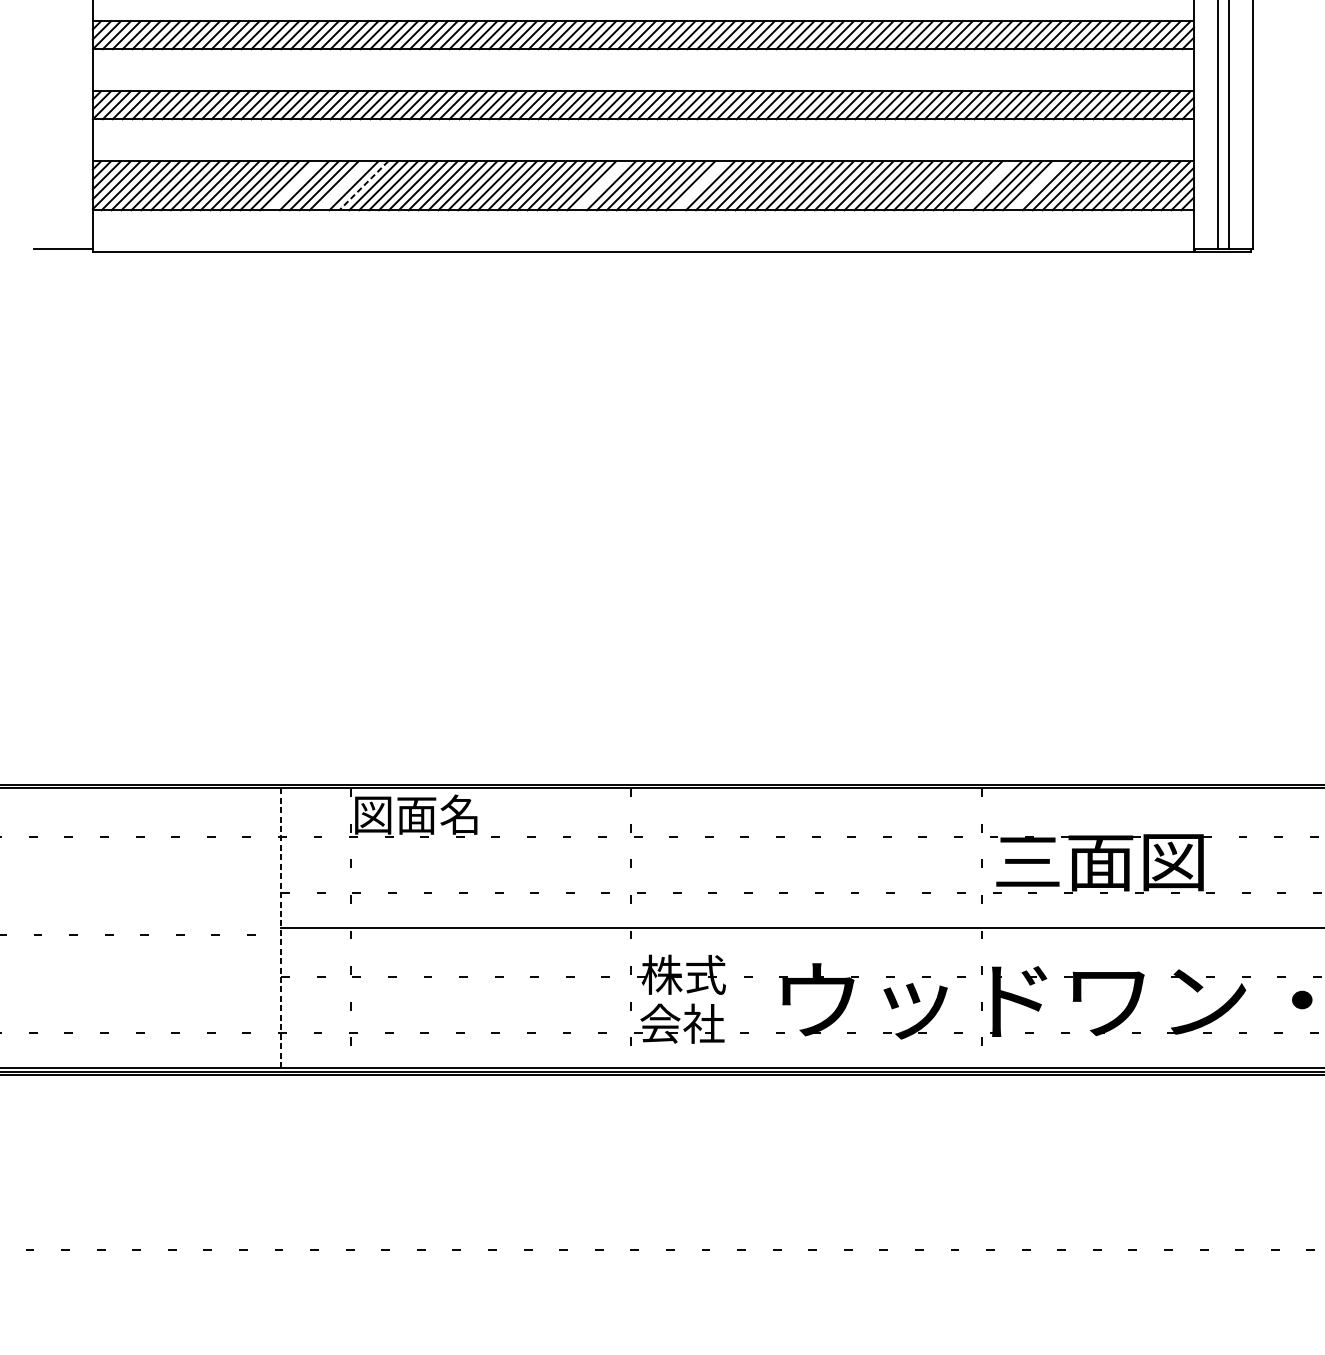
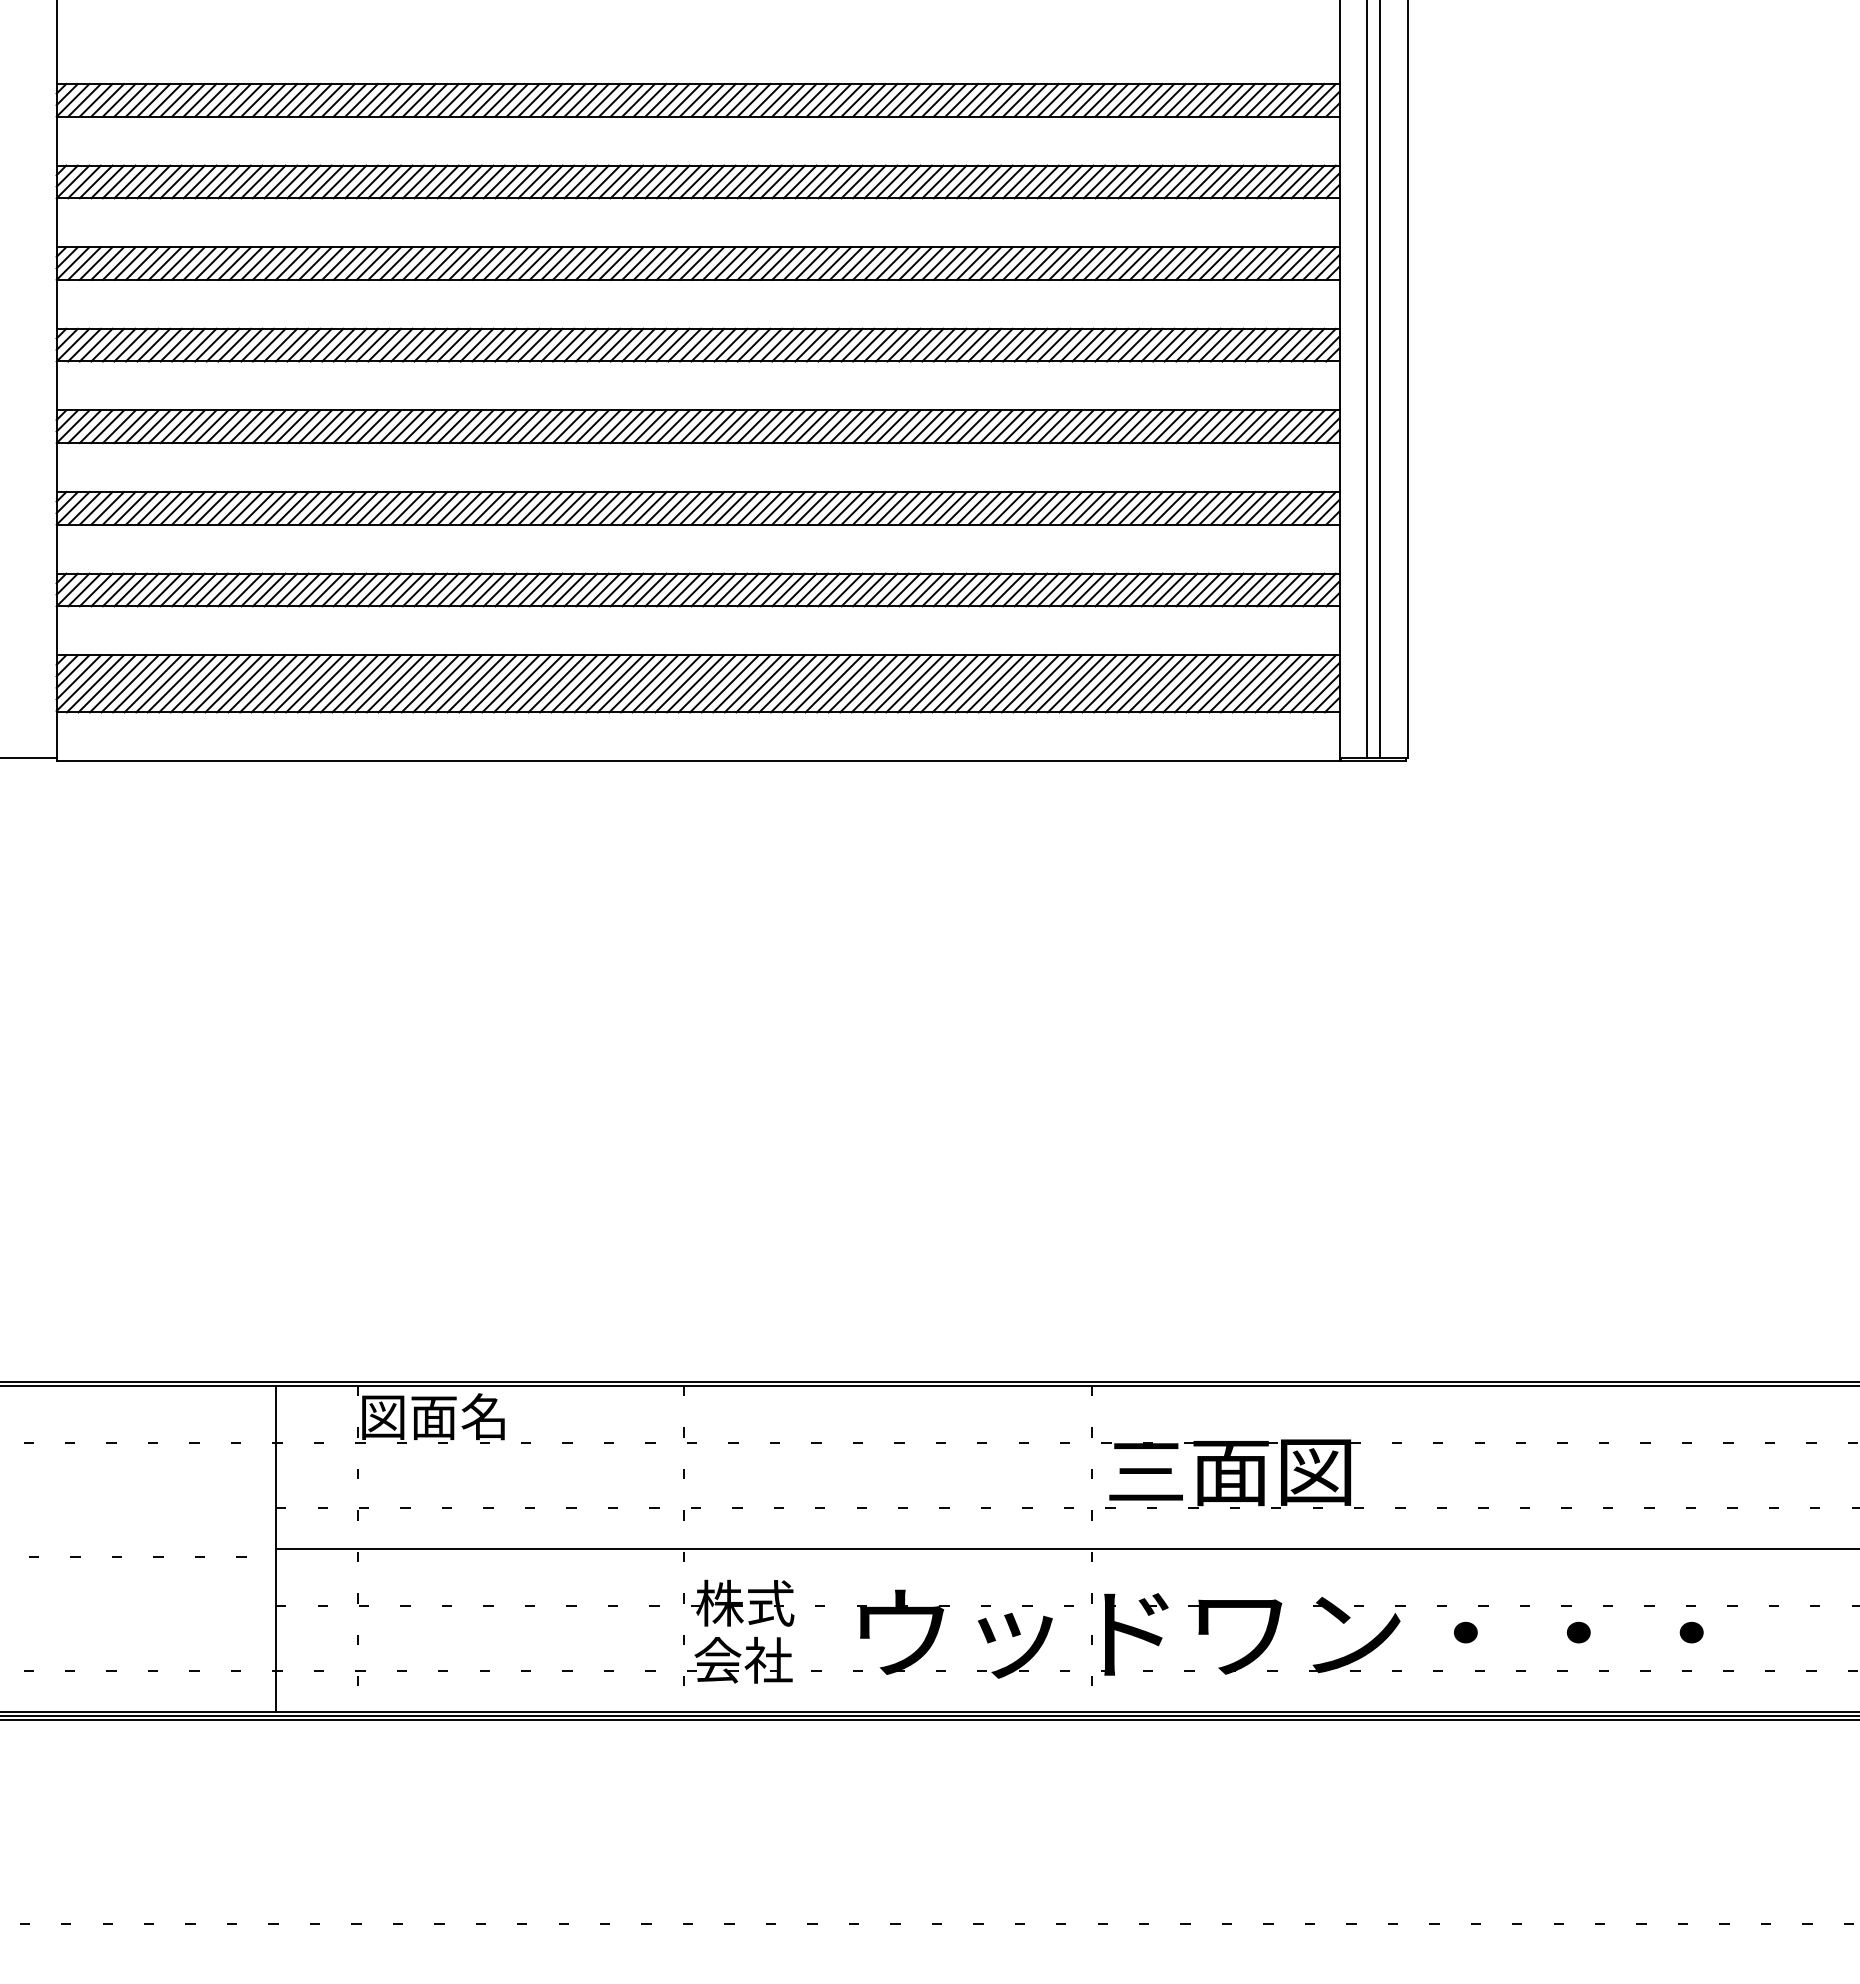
line: (294, 185) -> (291, 683), added
line: (343, 185) -> (348, 683), added
line: (601, 185) -> (649, 683), added
line: (700, 185) -> (764, 683), added
line: (987, 185) -> (1099, 683), added
line: (1036, 185) -> (1156, 683), added
line: (363, 186) -> (372, 684), dashed -> solid
line: (281, 928) -> (276, 1549), dashed -> solid

